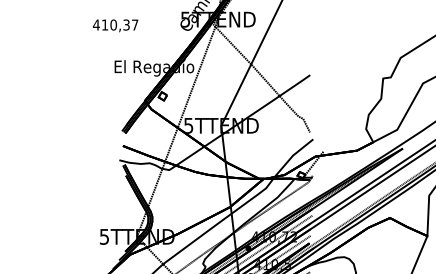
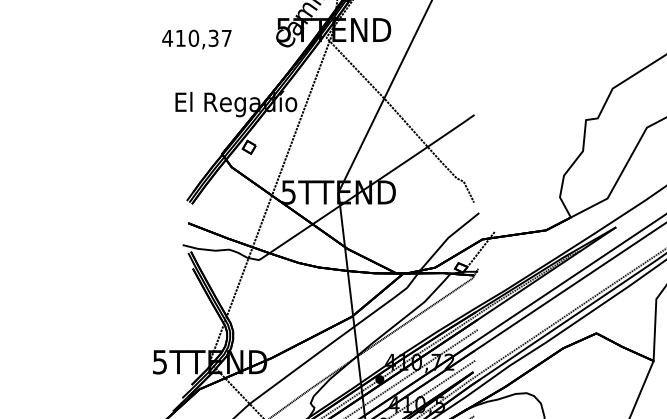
text: (115, 25) -> (196, 39), moved

